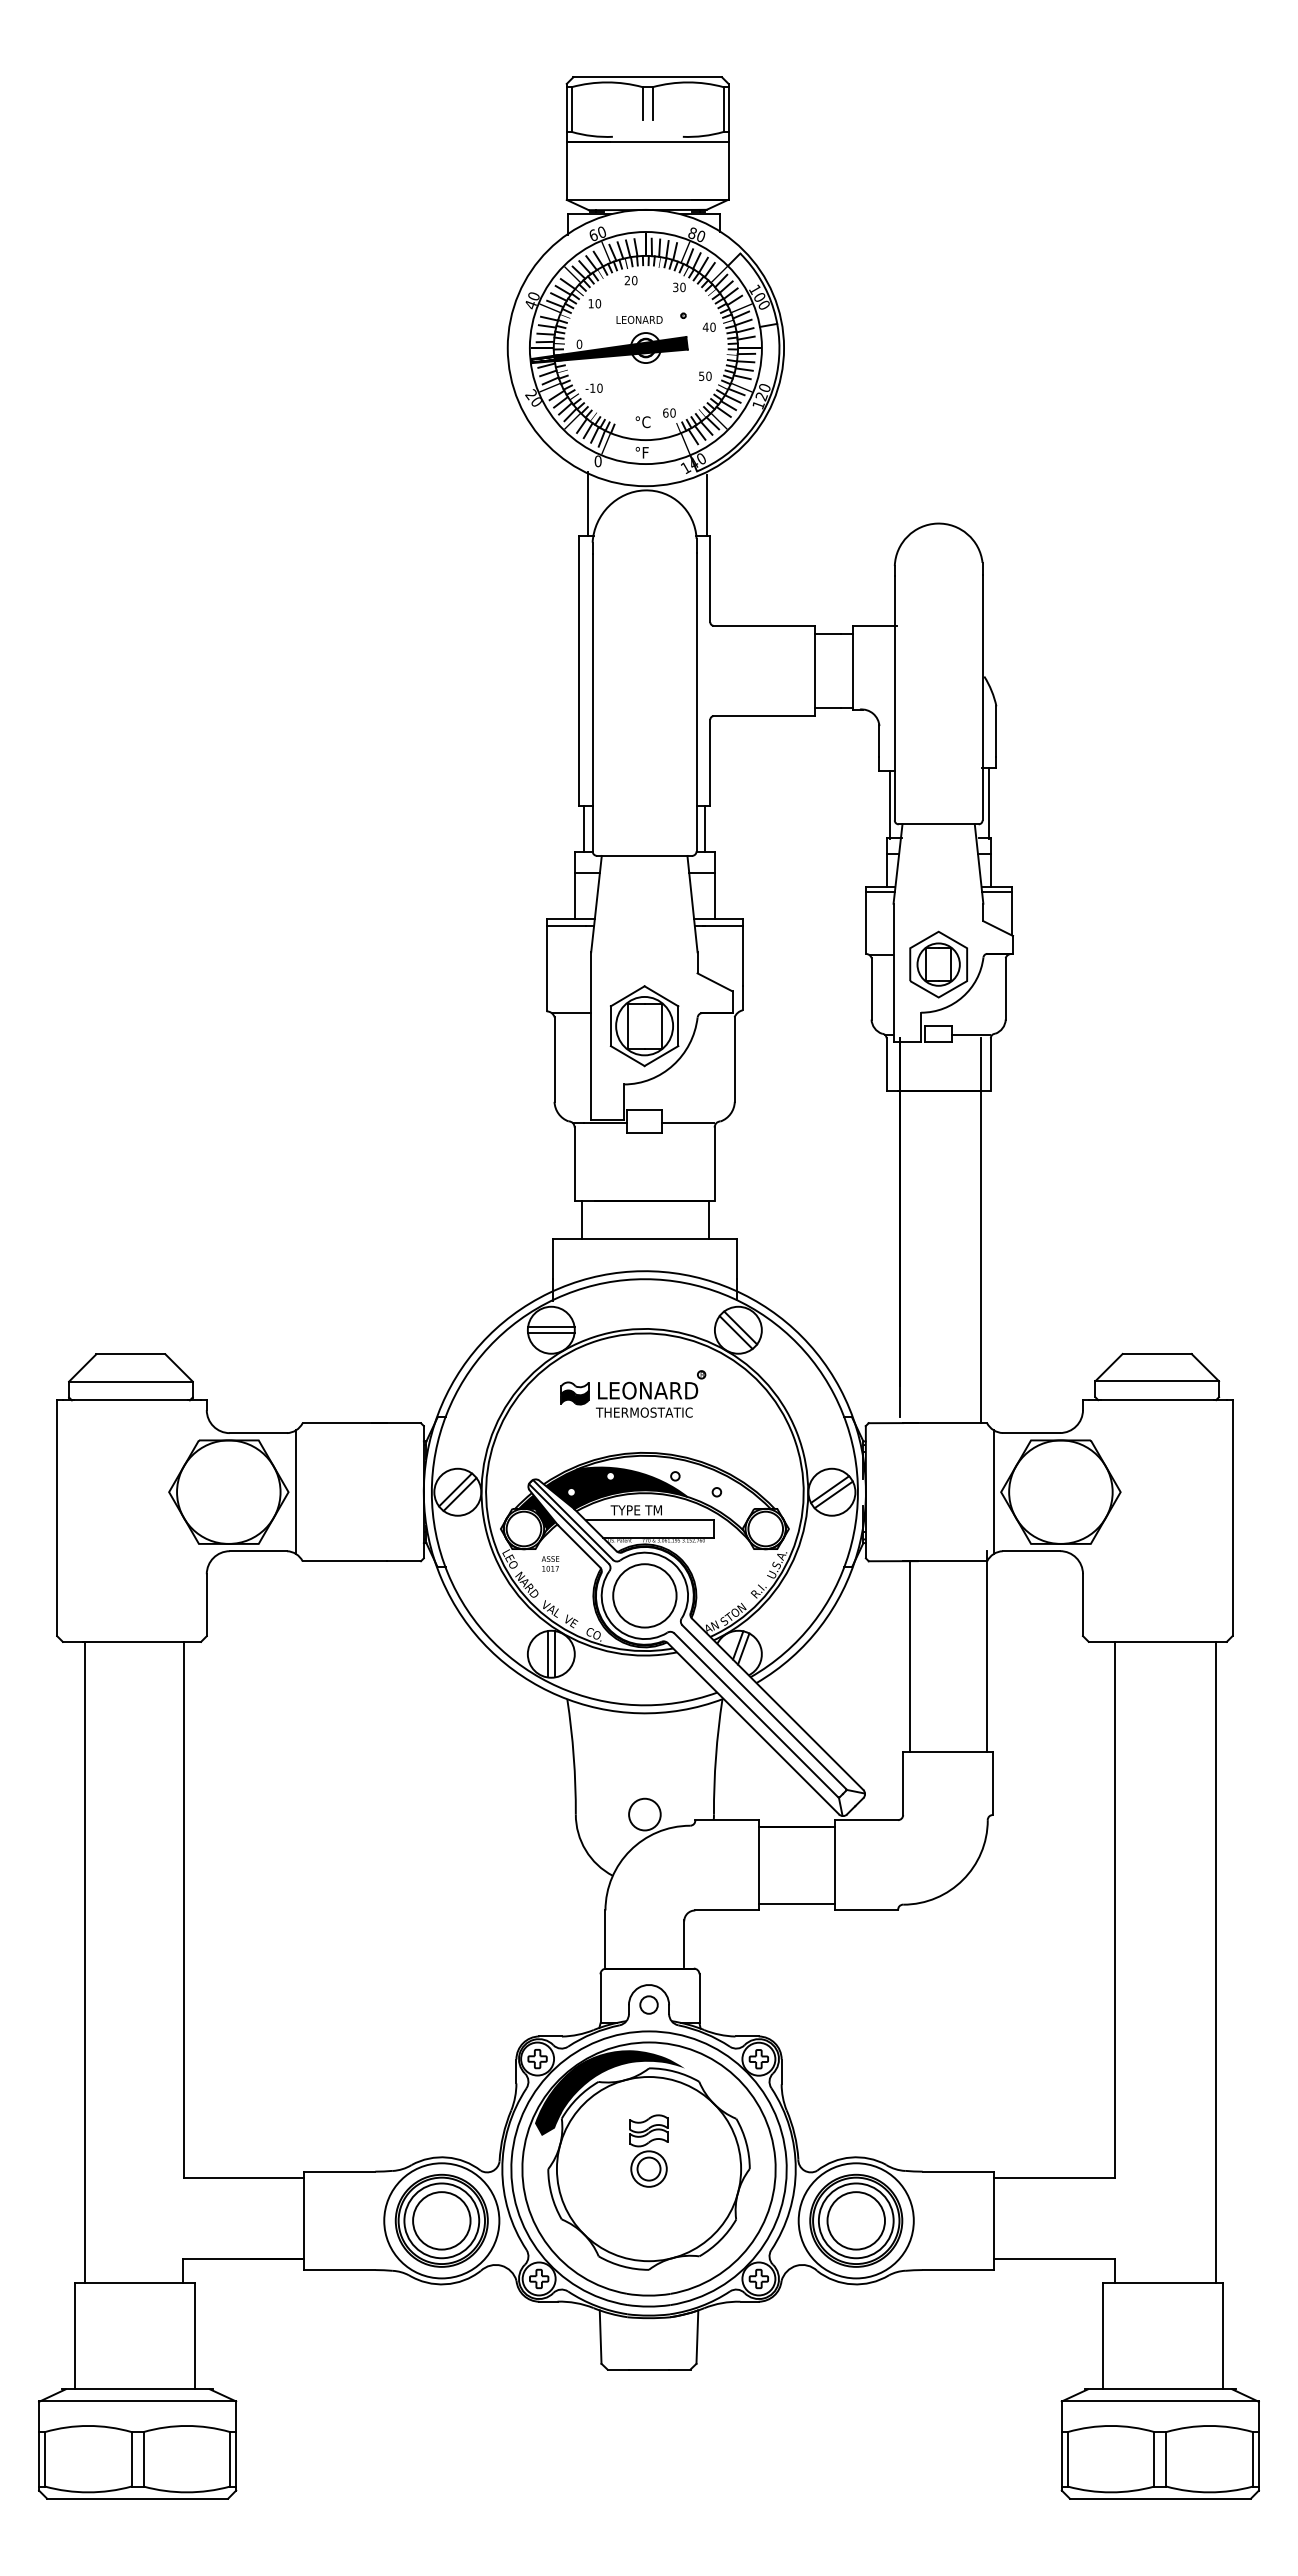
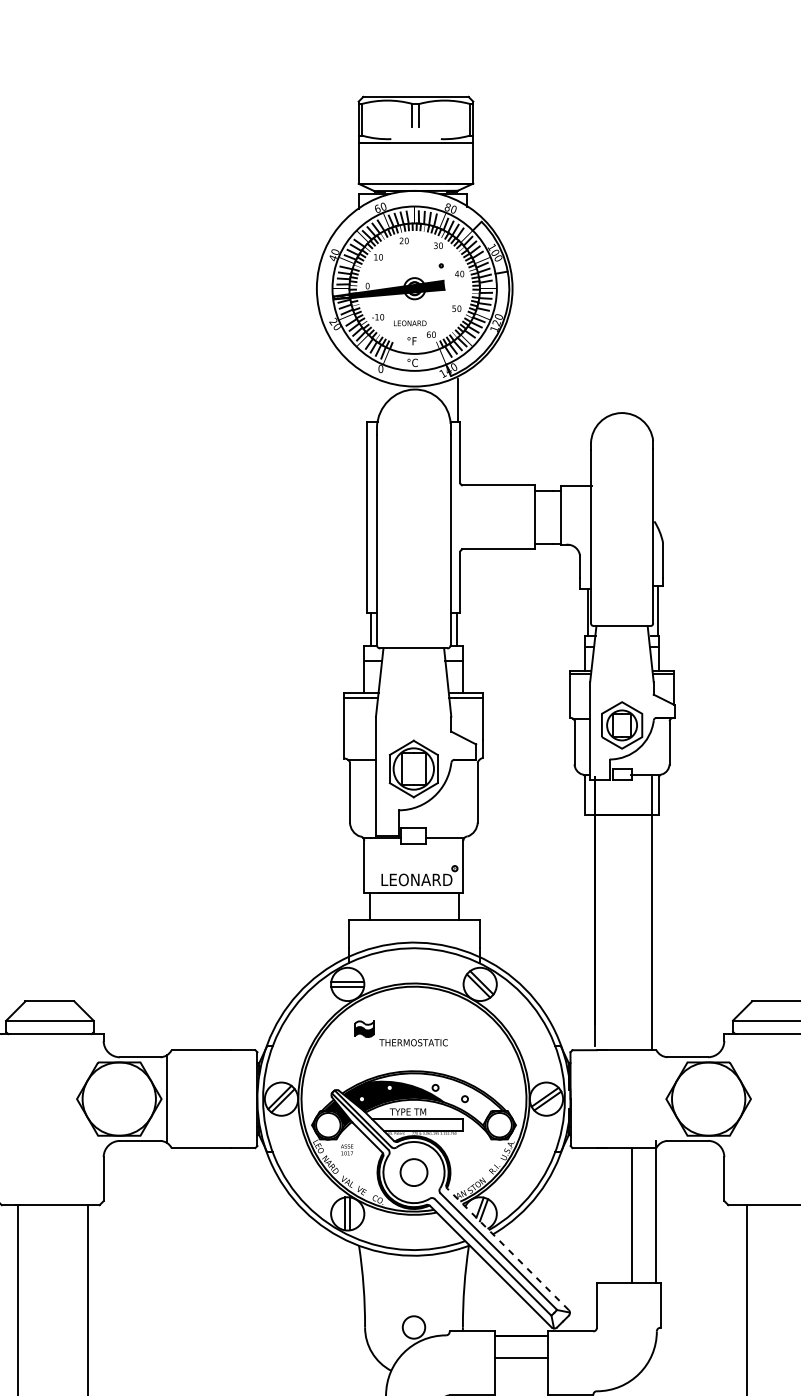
text: (639, 319) -> (410, 323), moved
text: (646, 422) -> (415, 341), °C -> °F
text: (646, 452) -> (415, 362), °F -> °C
line: (588, 504) -> (374, 399), removed
part: (652, 1384) -> (420, 875), moved
line: (993, 1492) -> (660, 1099), removed
circle: (644, 1595) -> (413, 1172), size x0.6
line: (909, 1656) -> (631, 1215), moved
line: (777, 1704) -> (507, 1249), solid -> dashed
line: (796, 1903) -> (521, 1357), moved

